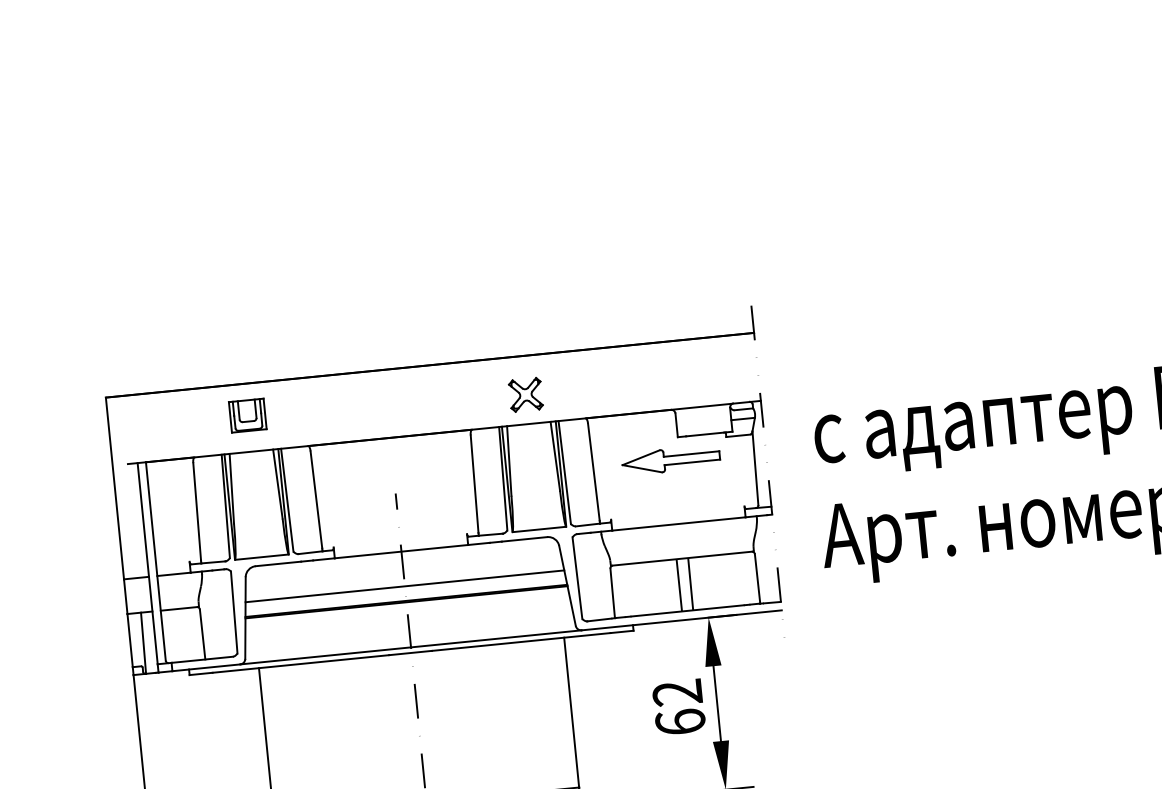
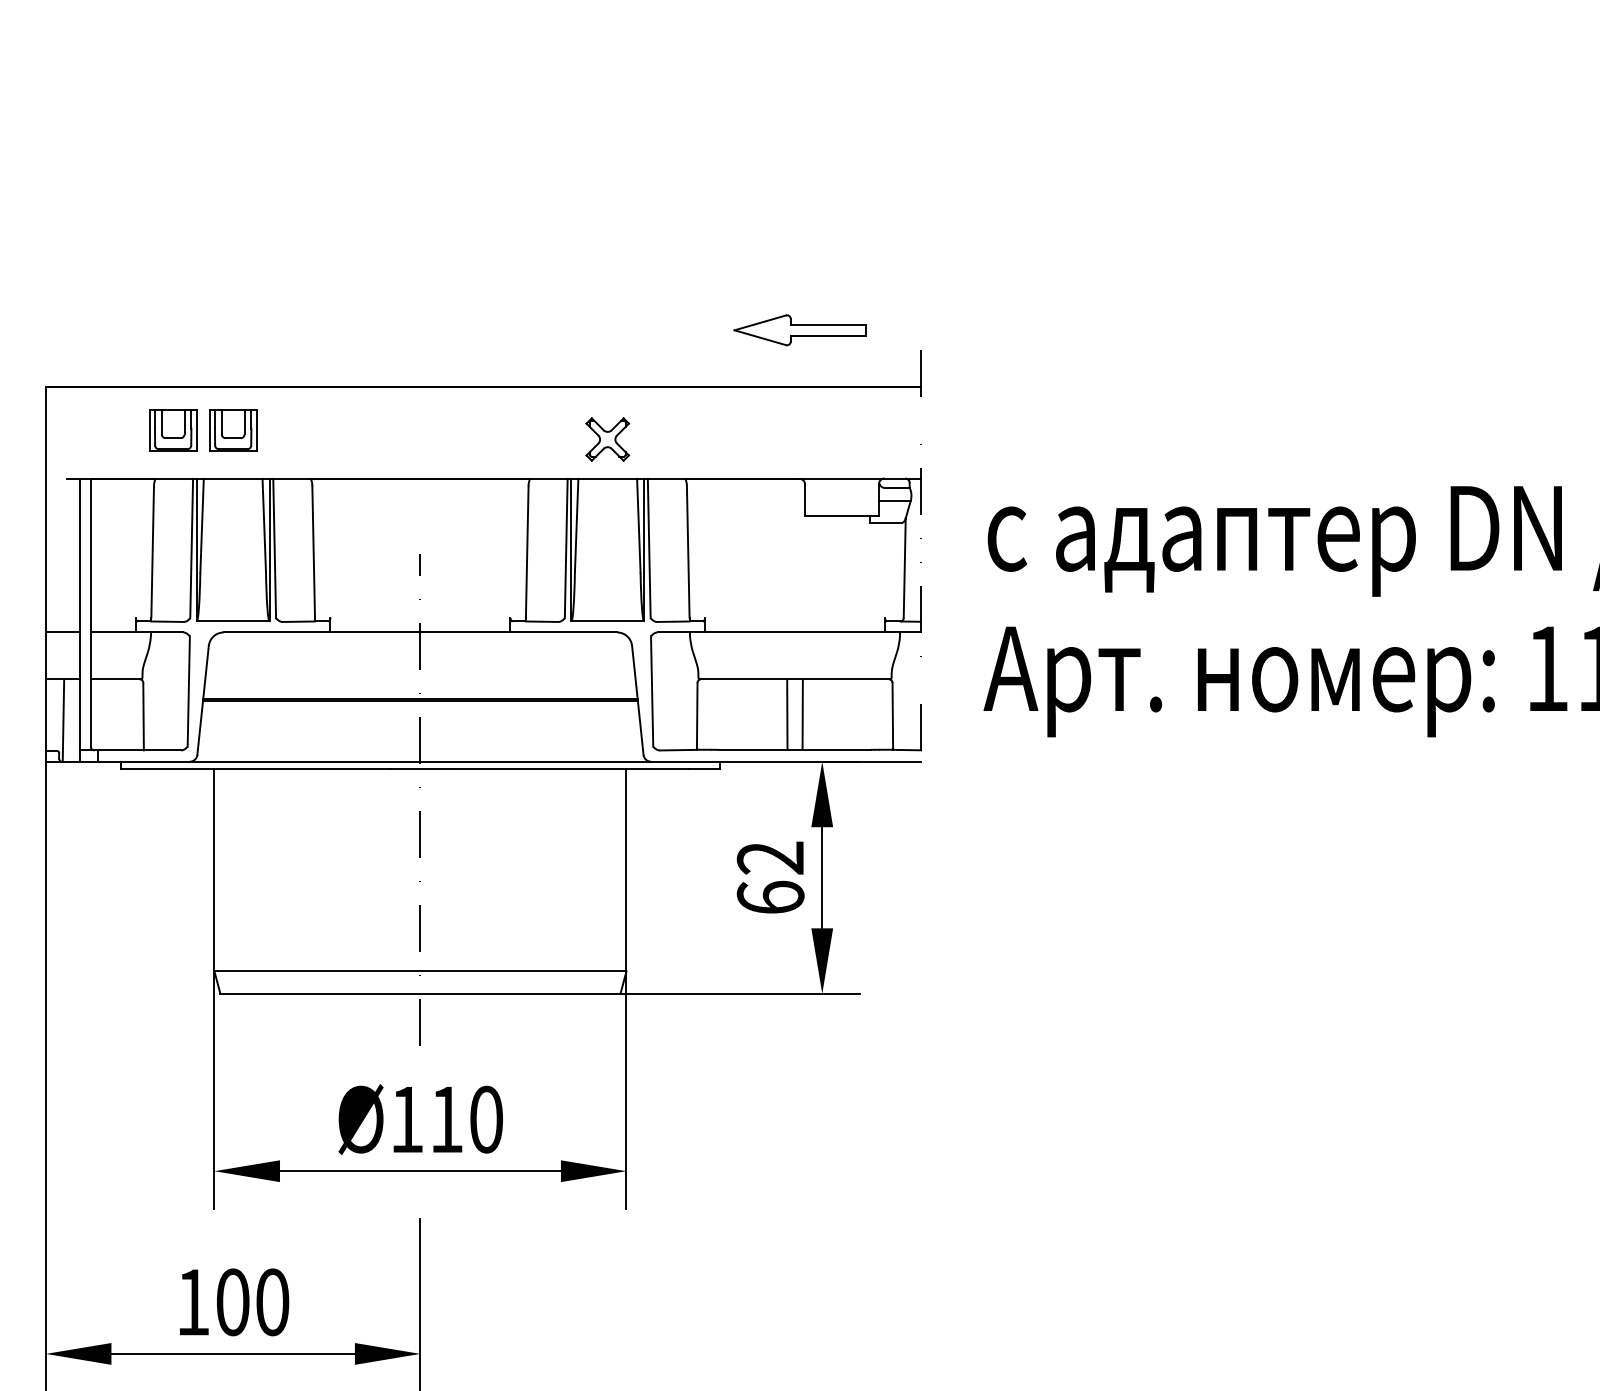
part: (203, 420) -> (173, 430), added
part: (670, 460) -> (799, 330), moved
line: (404, 586) -> (420, 679), removed

